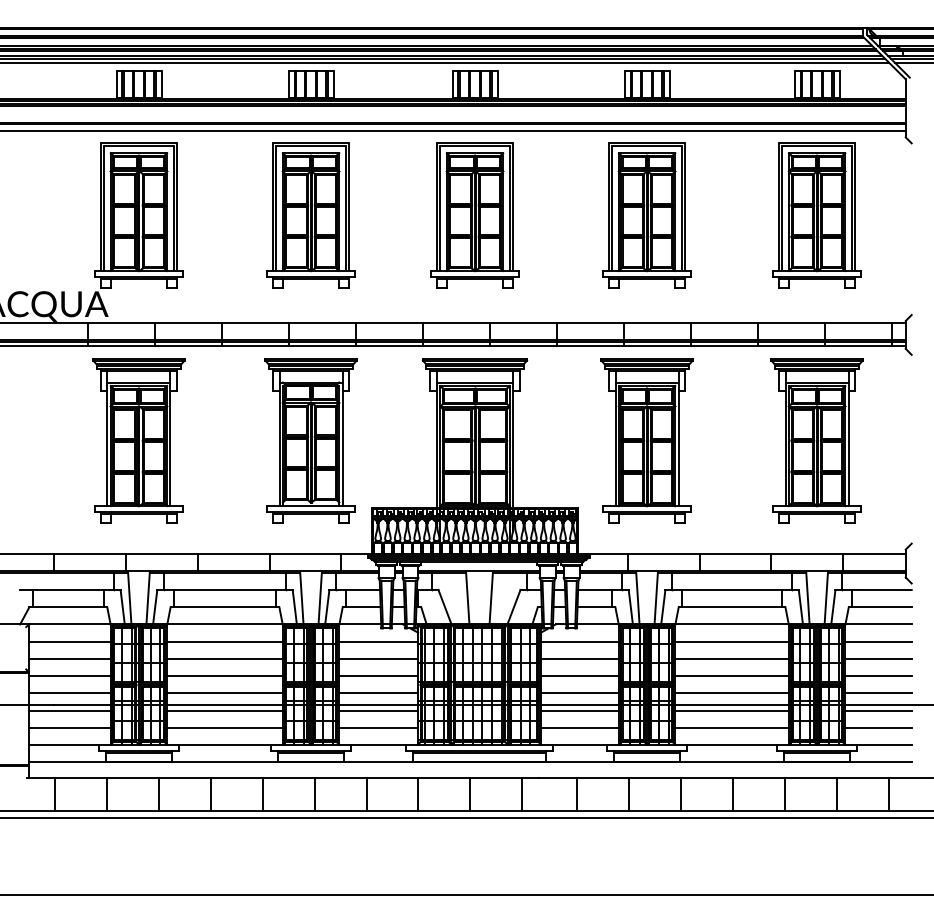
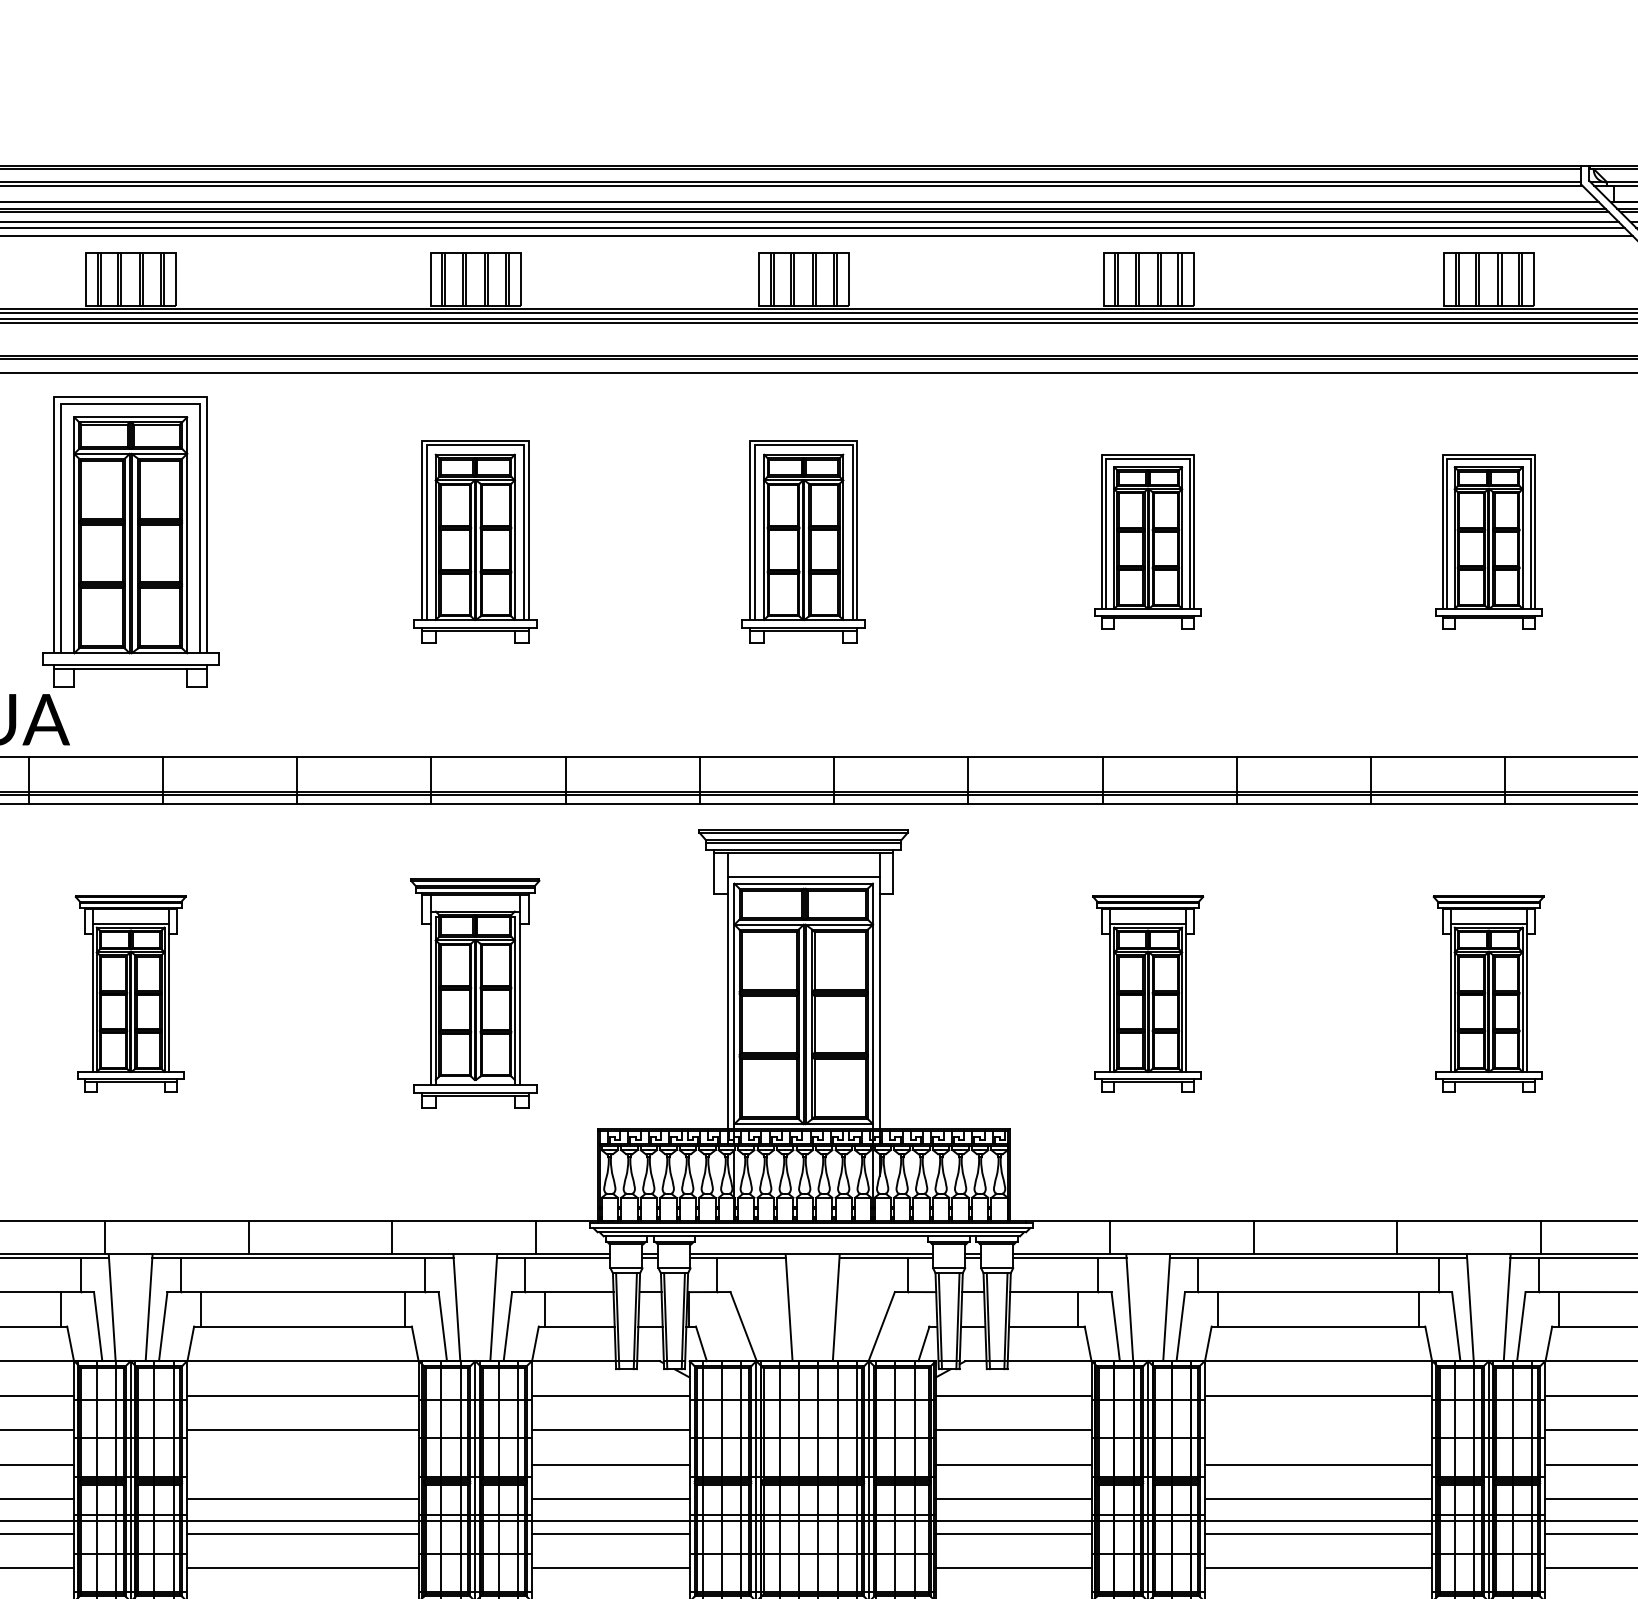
part: (310, 215) -> (474, 542), size x0.7
part: (474, 215) -> (802, 542), size x0.7
part: (646, 215) -> (1147, 542), size x0.6
part: (816, 215) -> (1487, 542), size x0.6
part: (138, 440) -> (129, 992), size x0.6
part: (310, 440) -> (474, 992), size x0.7
part: (646, 440) -> (1147, 992), size x0.6
part: (816, 440) -> (1487, 992), size x0.6
line: (731, 658) -> (1317, 1429), removed
line: (224, 676) -> (302, 1465), removed

